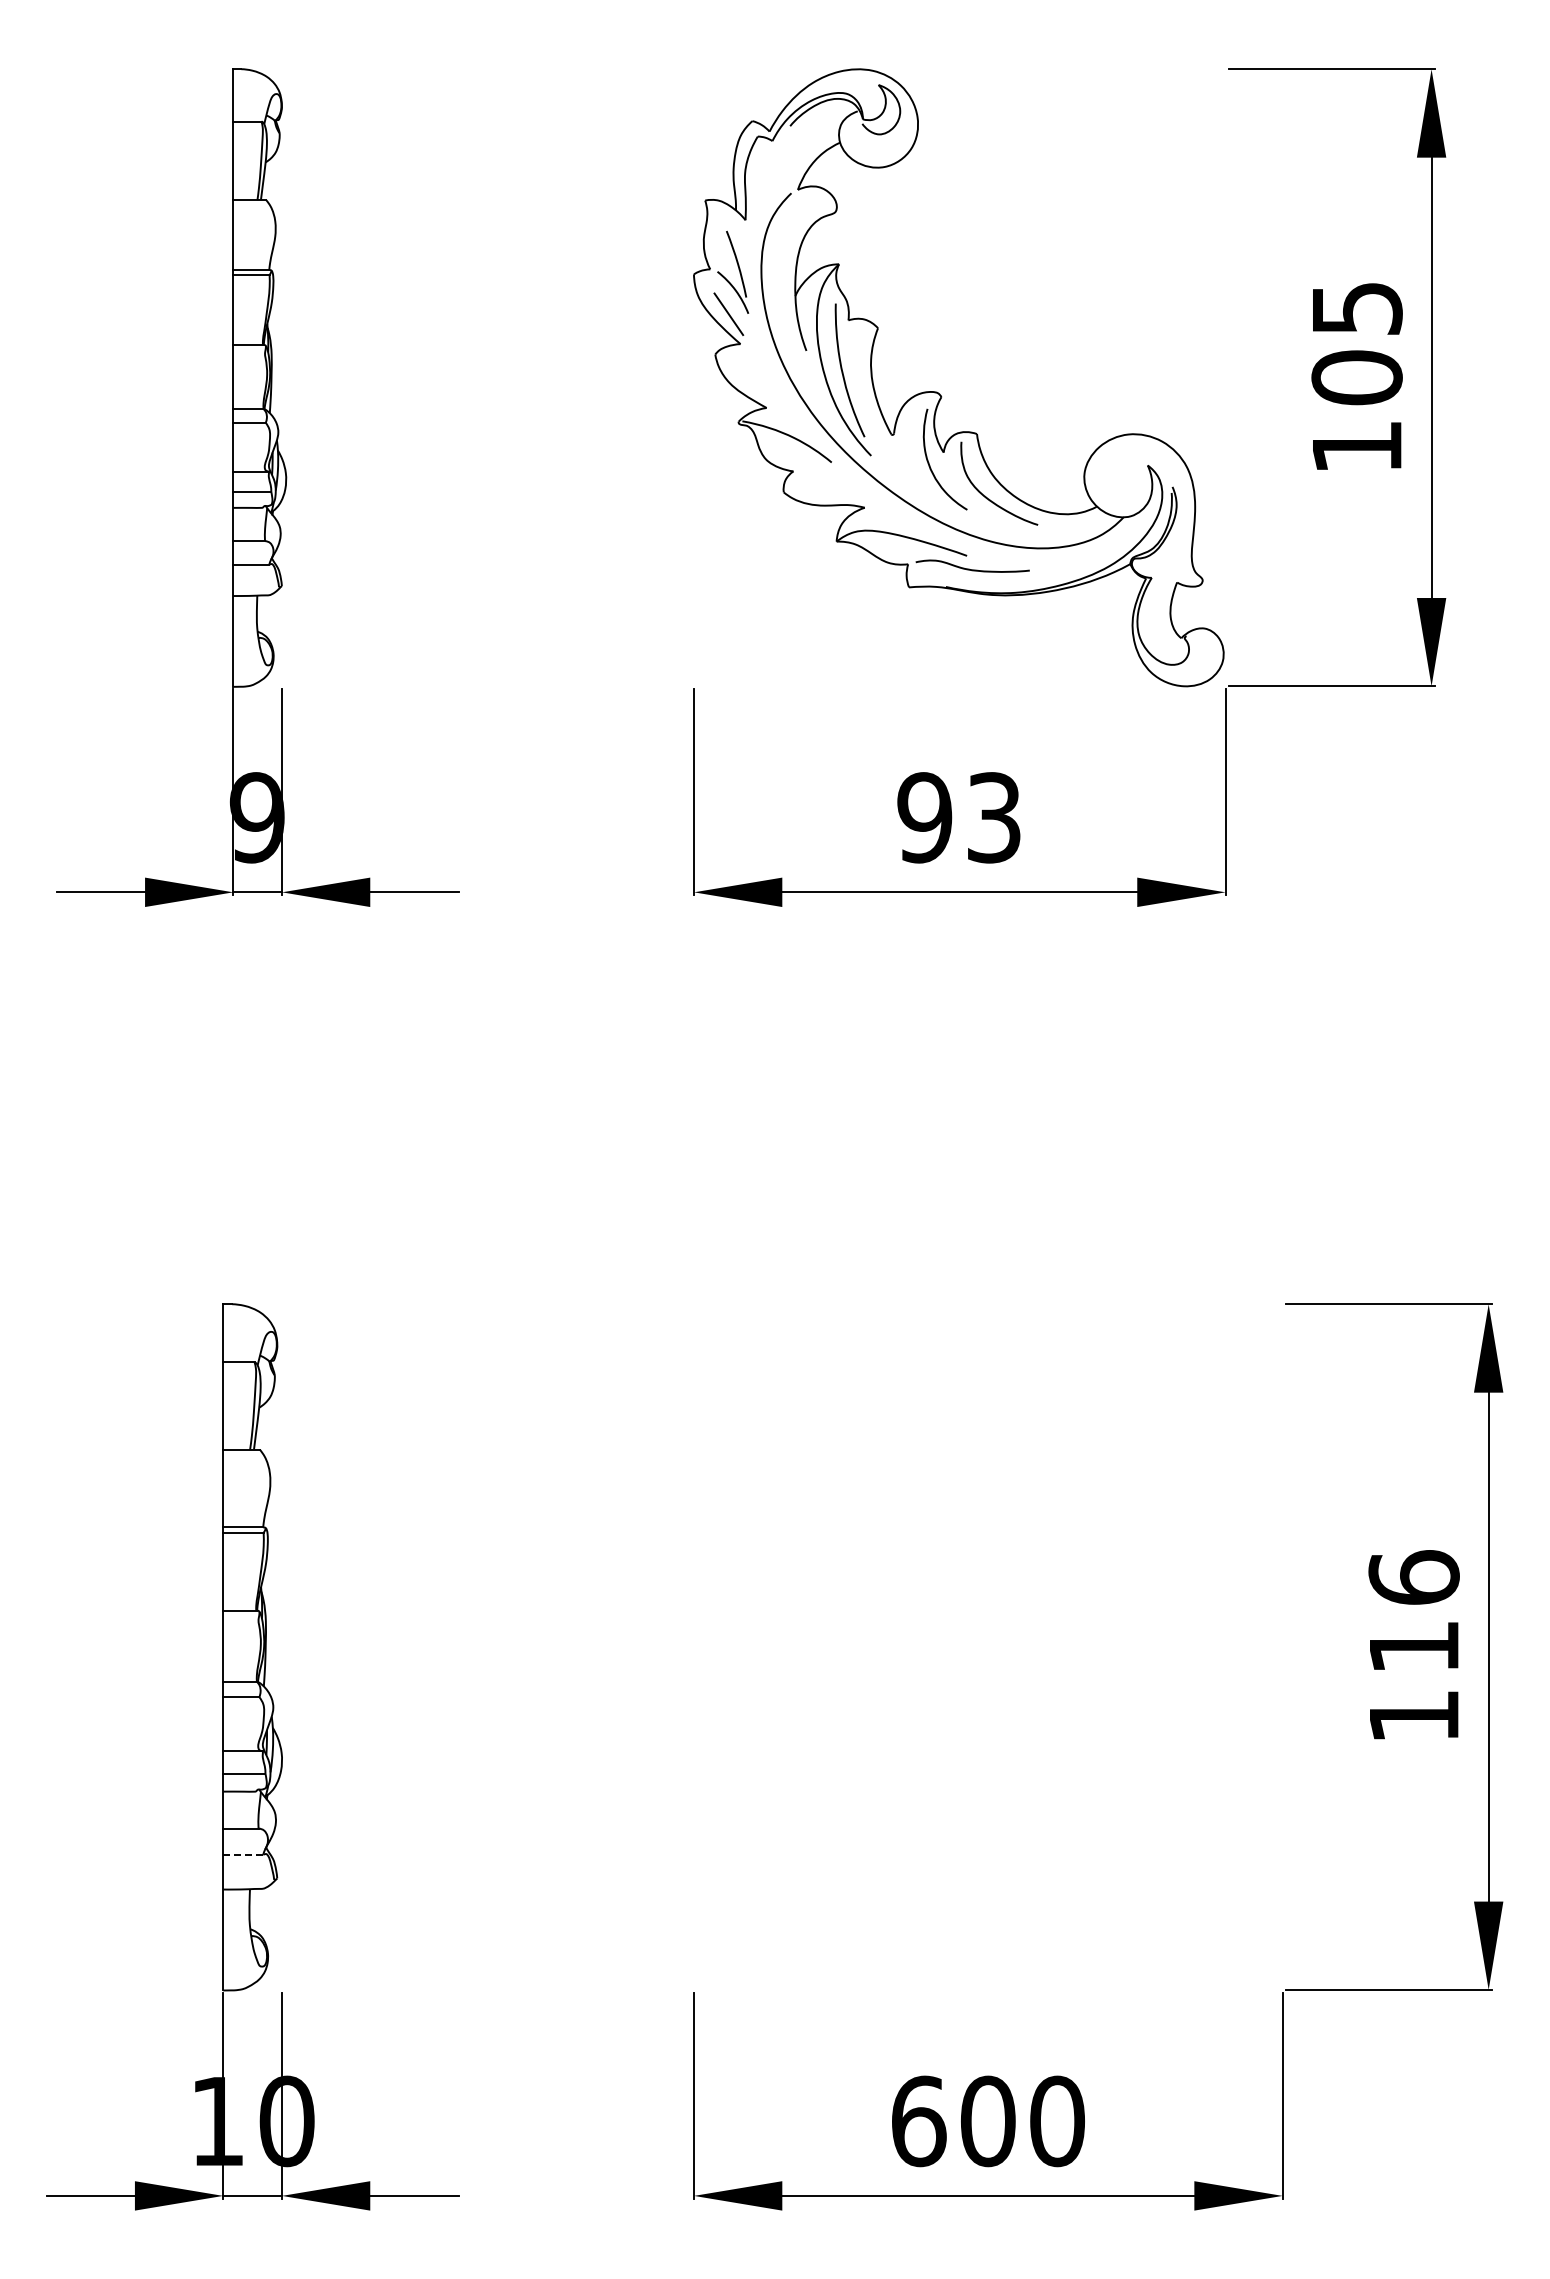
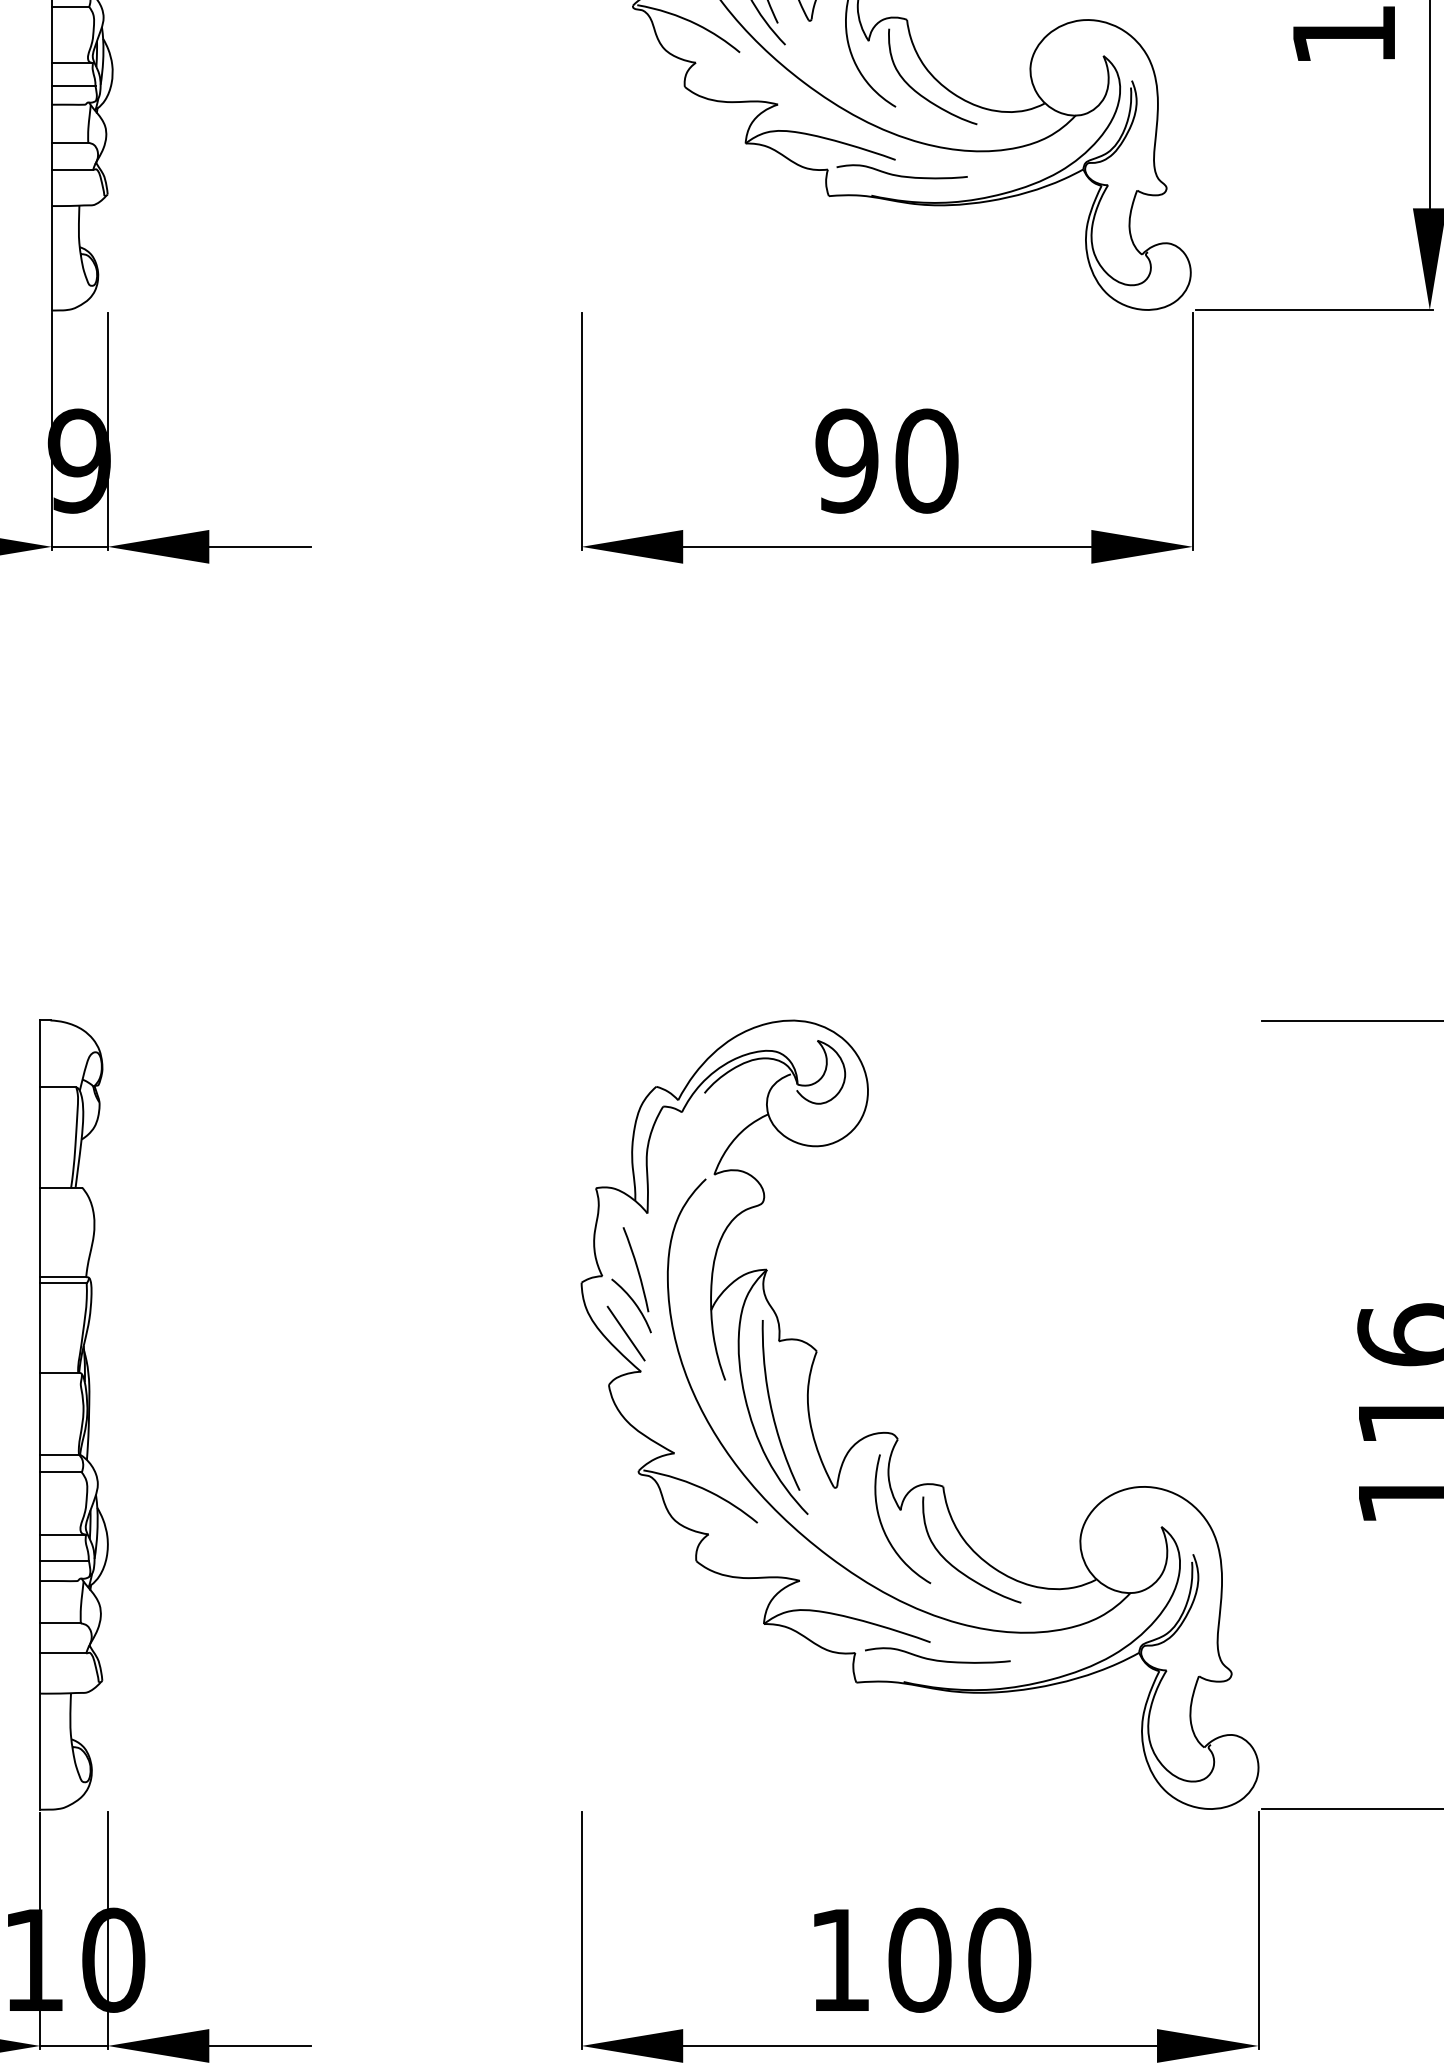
text: (994, 817) -> (927, 460), 93 -> 90
part: (968, 1665) -> (897, 1435), added
line: (242, 1854) -> (62, 1653), dashed -> solid
text: (919, 2121) -> (840, 1960), 600 -> 100

